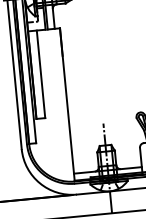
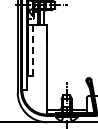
line: (41, 74) -> (33, 50), solid -> dashed

